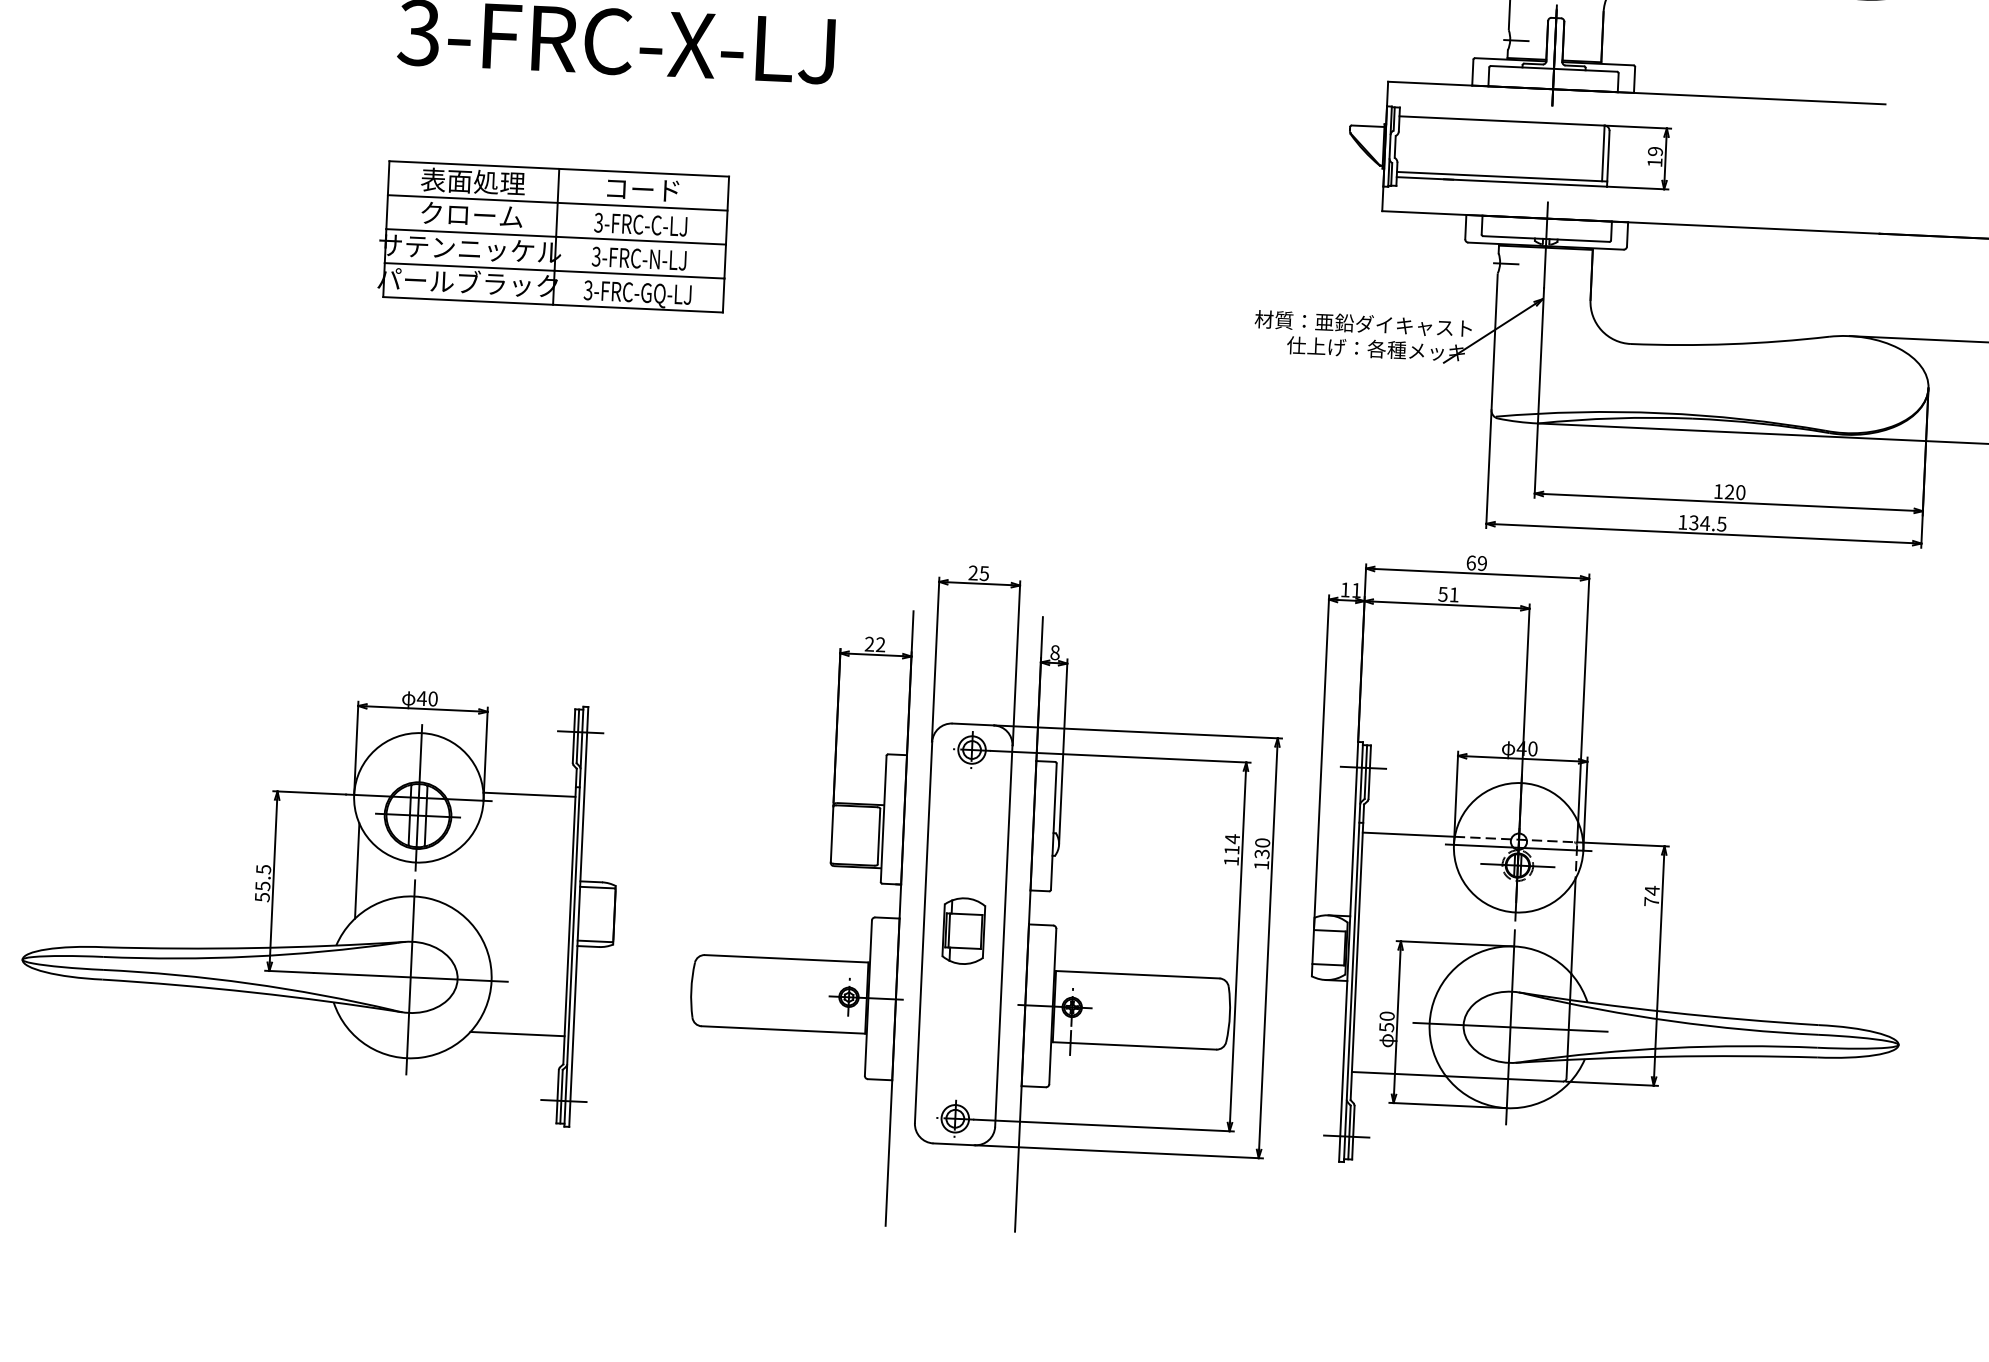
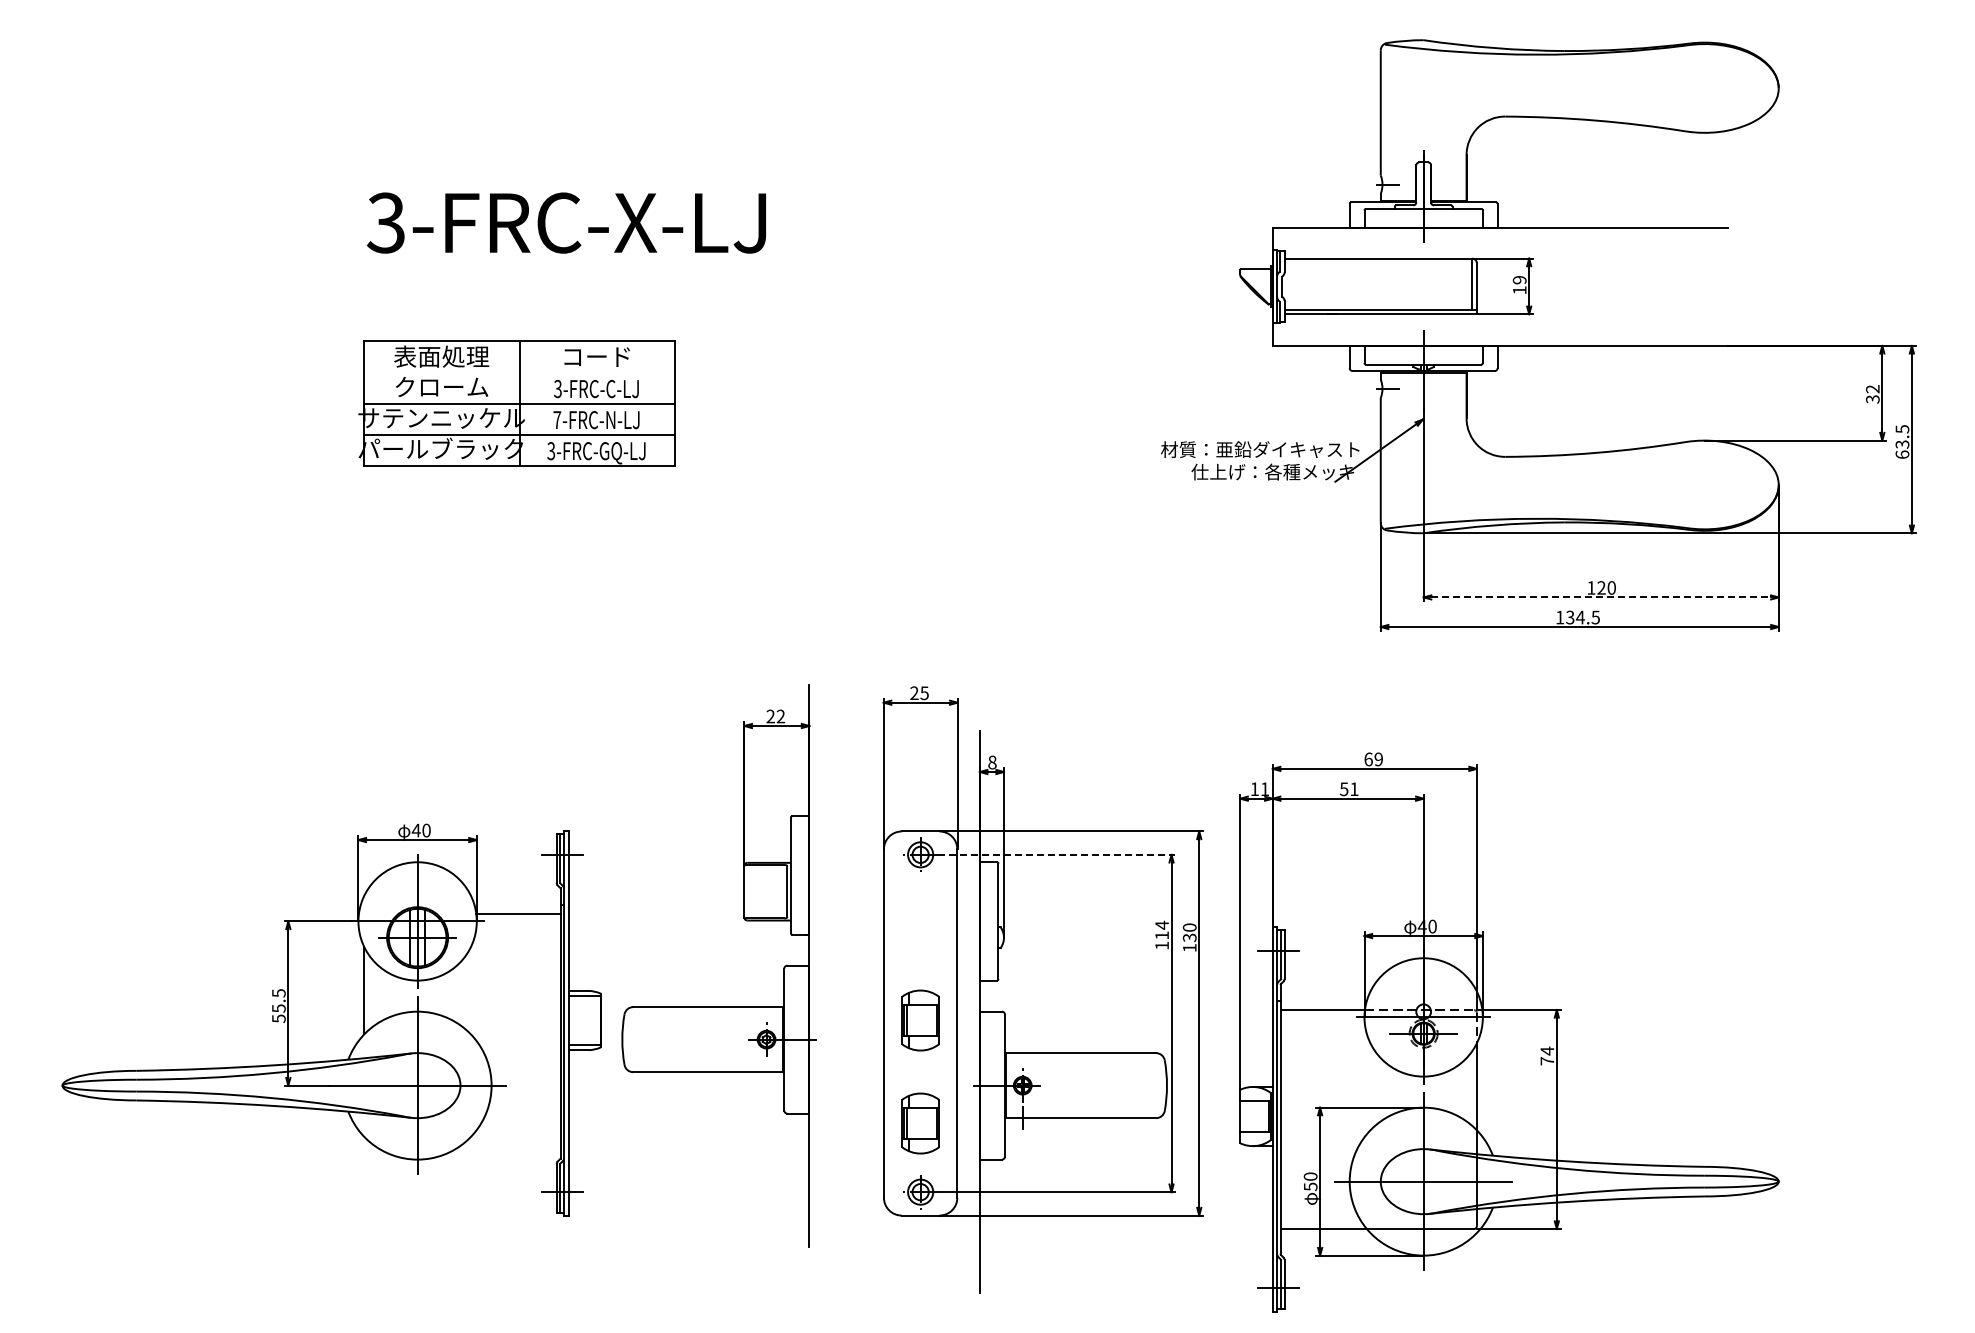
line: (557, 202) -> (519, 372), removed
text: (596, 257) -> (557, 420), 3-FRC-N-LJ -> 7-FRC-N-LJ
line: (1729, 502) -> (1601, 597), solid -> dashed
line: (1120, 756) -> (1056, 854), solid -> dashed
part: (1611, 868) -> (1509, 1032), moved
part: (798, 958) -> (718, 1006), moved
line: (517, 1033) -> (517, 1132), removed
part: (958, 1043) -> (920, 1123), added

